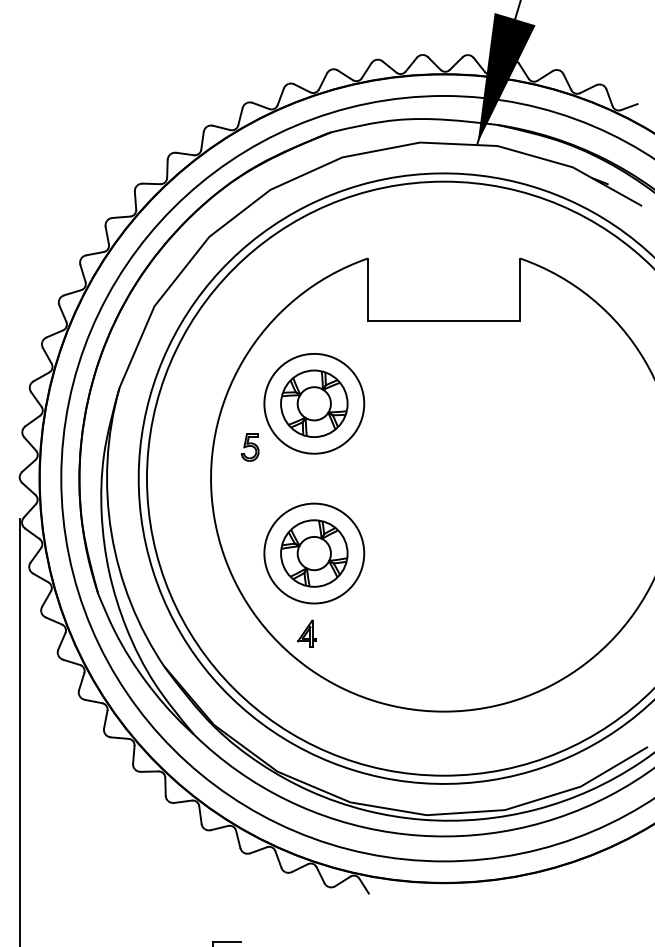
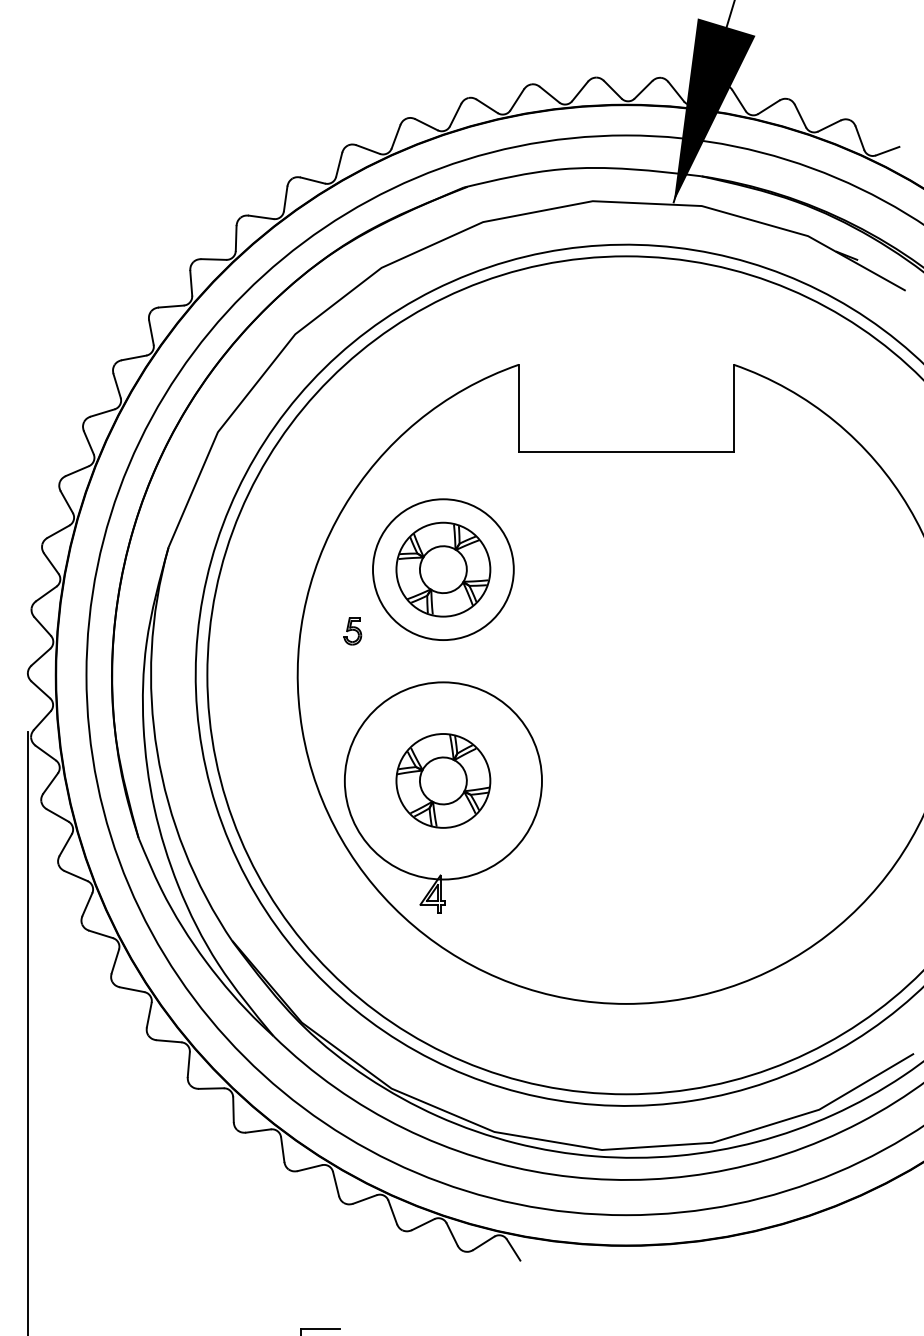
part: (249, 447) -> (351, 631), size x0.7
circle: (314, 553) -> (443, 780), size x1.4

